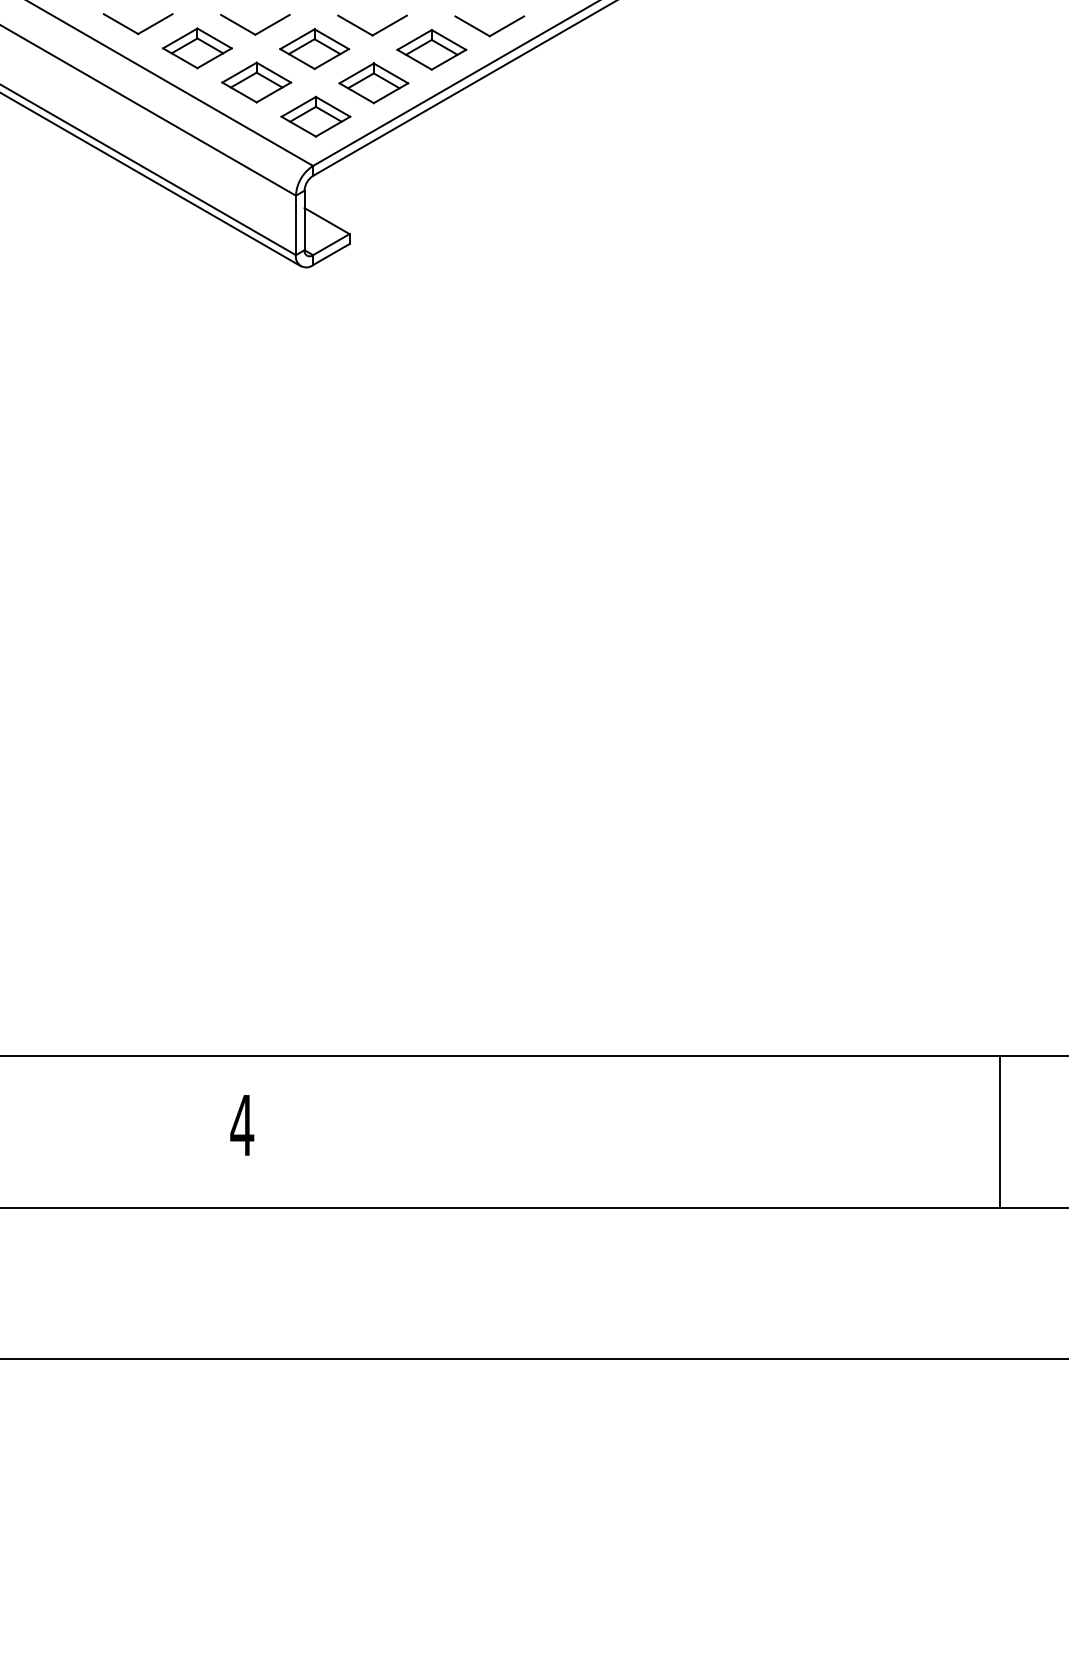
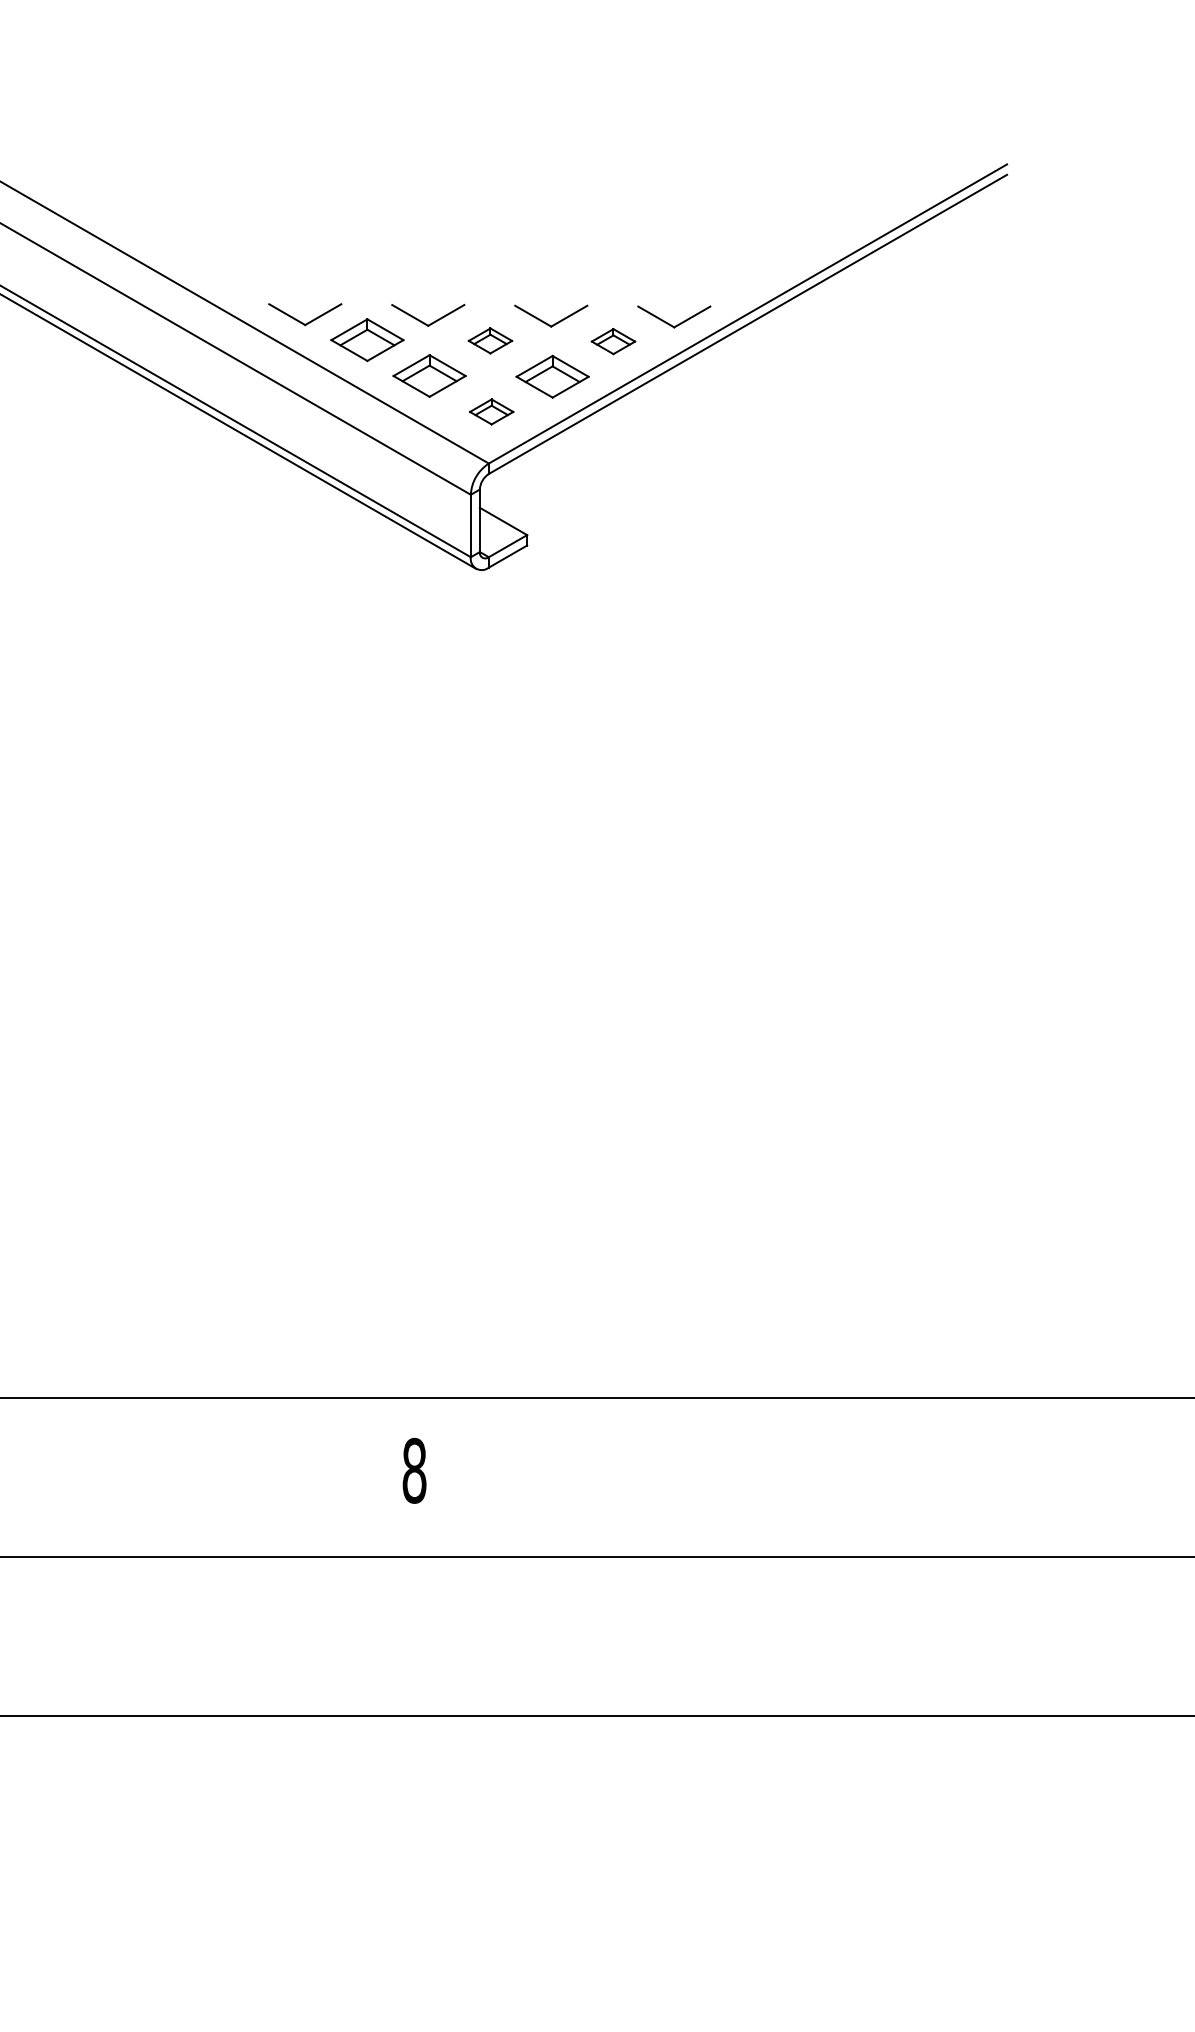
part: (314, 48) -> (490, 340), size x0.6
part: (431, 49) -> (613, 341), size x0.6
part: (315, 116) -> (491, 411), size x0.6
text: (242, 1125) -> (414, 1470), 4 -> 8

